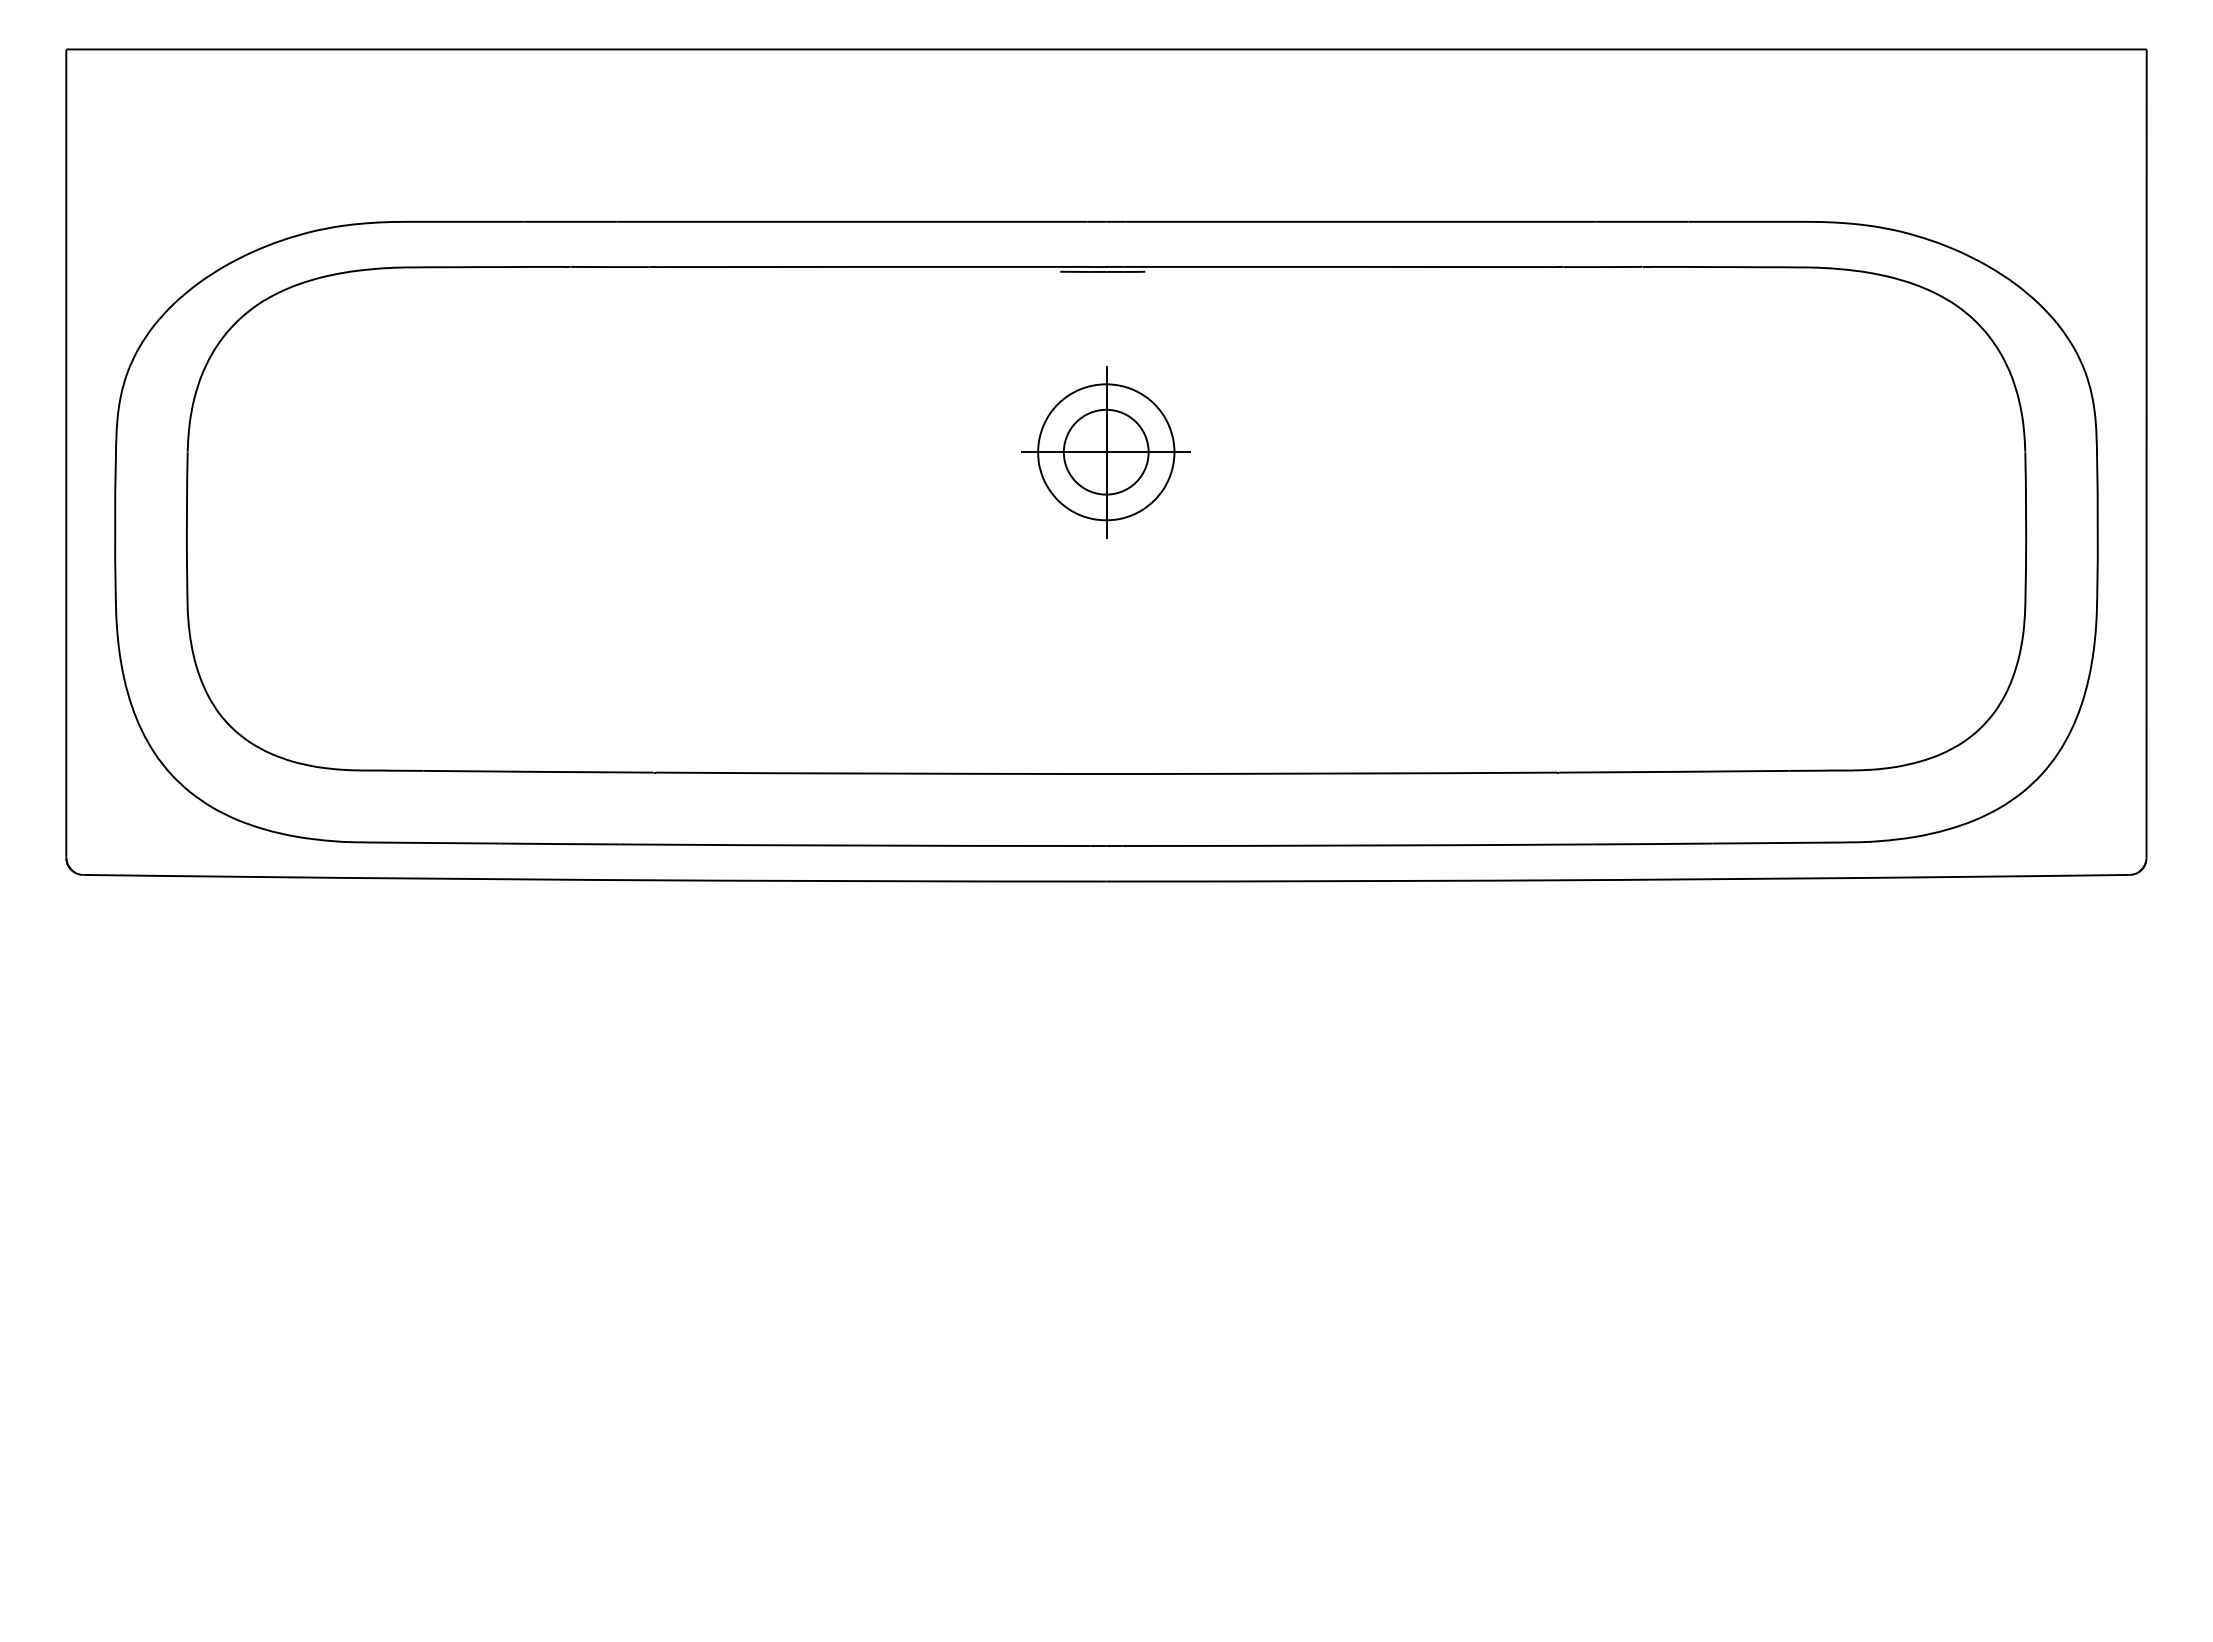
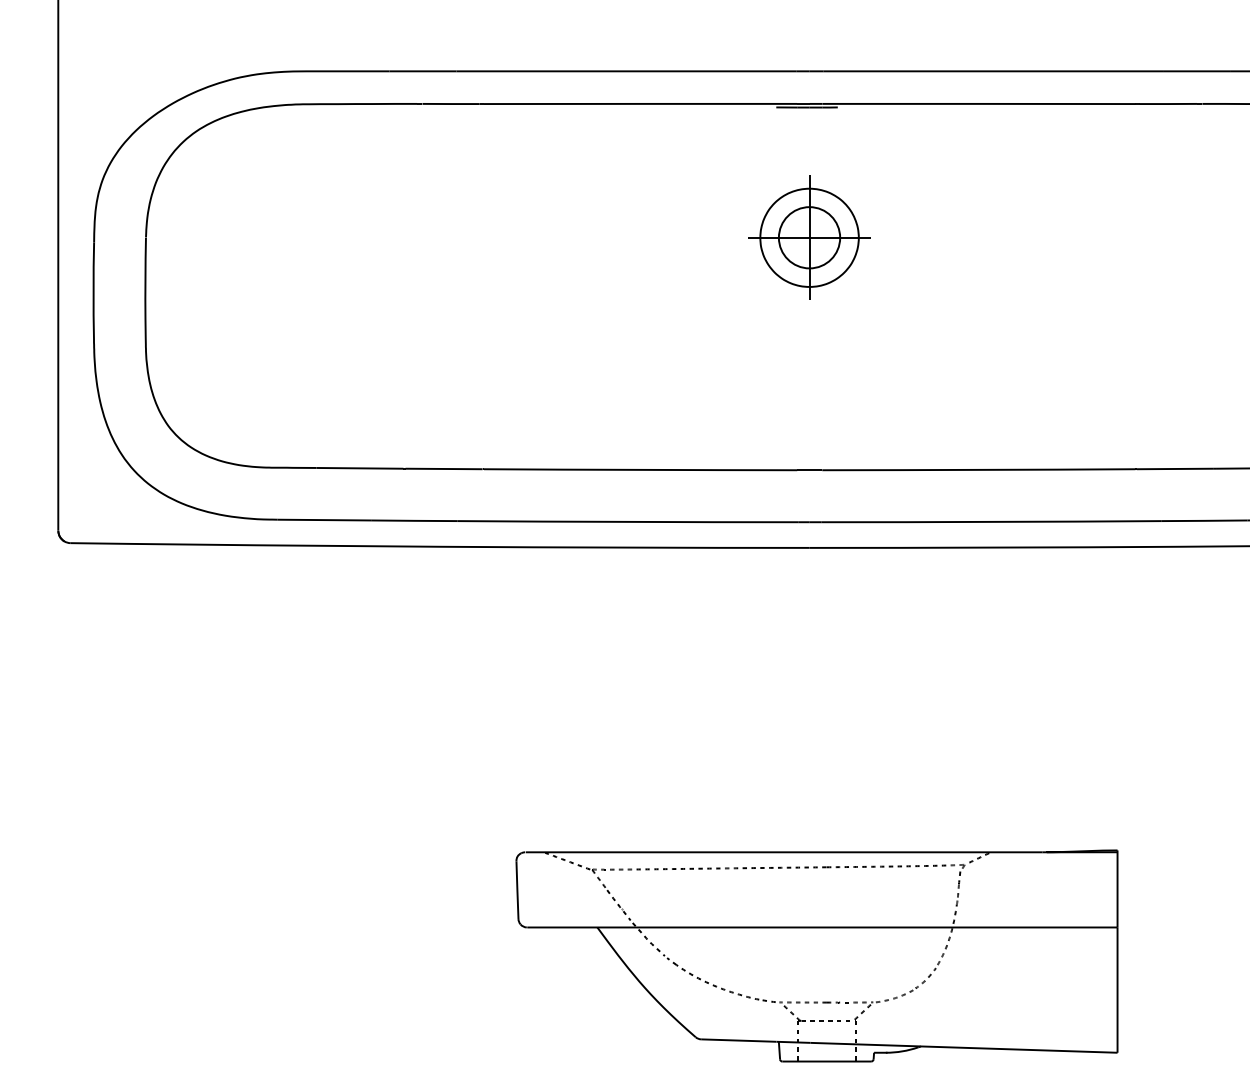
part: (1116, 1446) -> (816, 956), added

